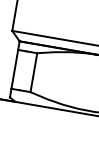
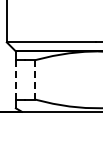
line: (14, 68) -> (15, 79), solid -> dashed
line: (34, 72) -> (35, 79), solid -> dashed

